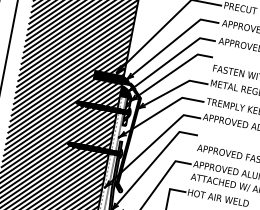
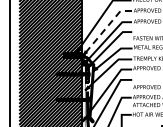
line: (170, 43) -> (105, 28), solid -> dashed

